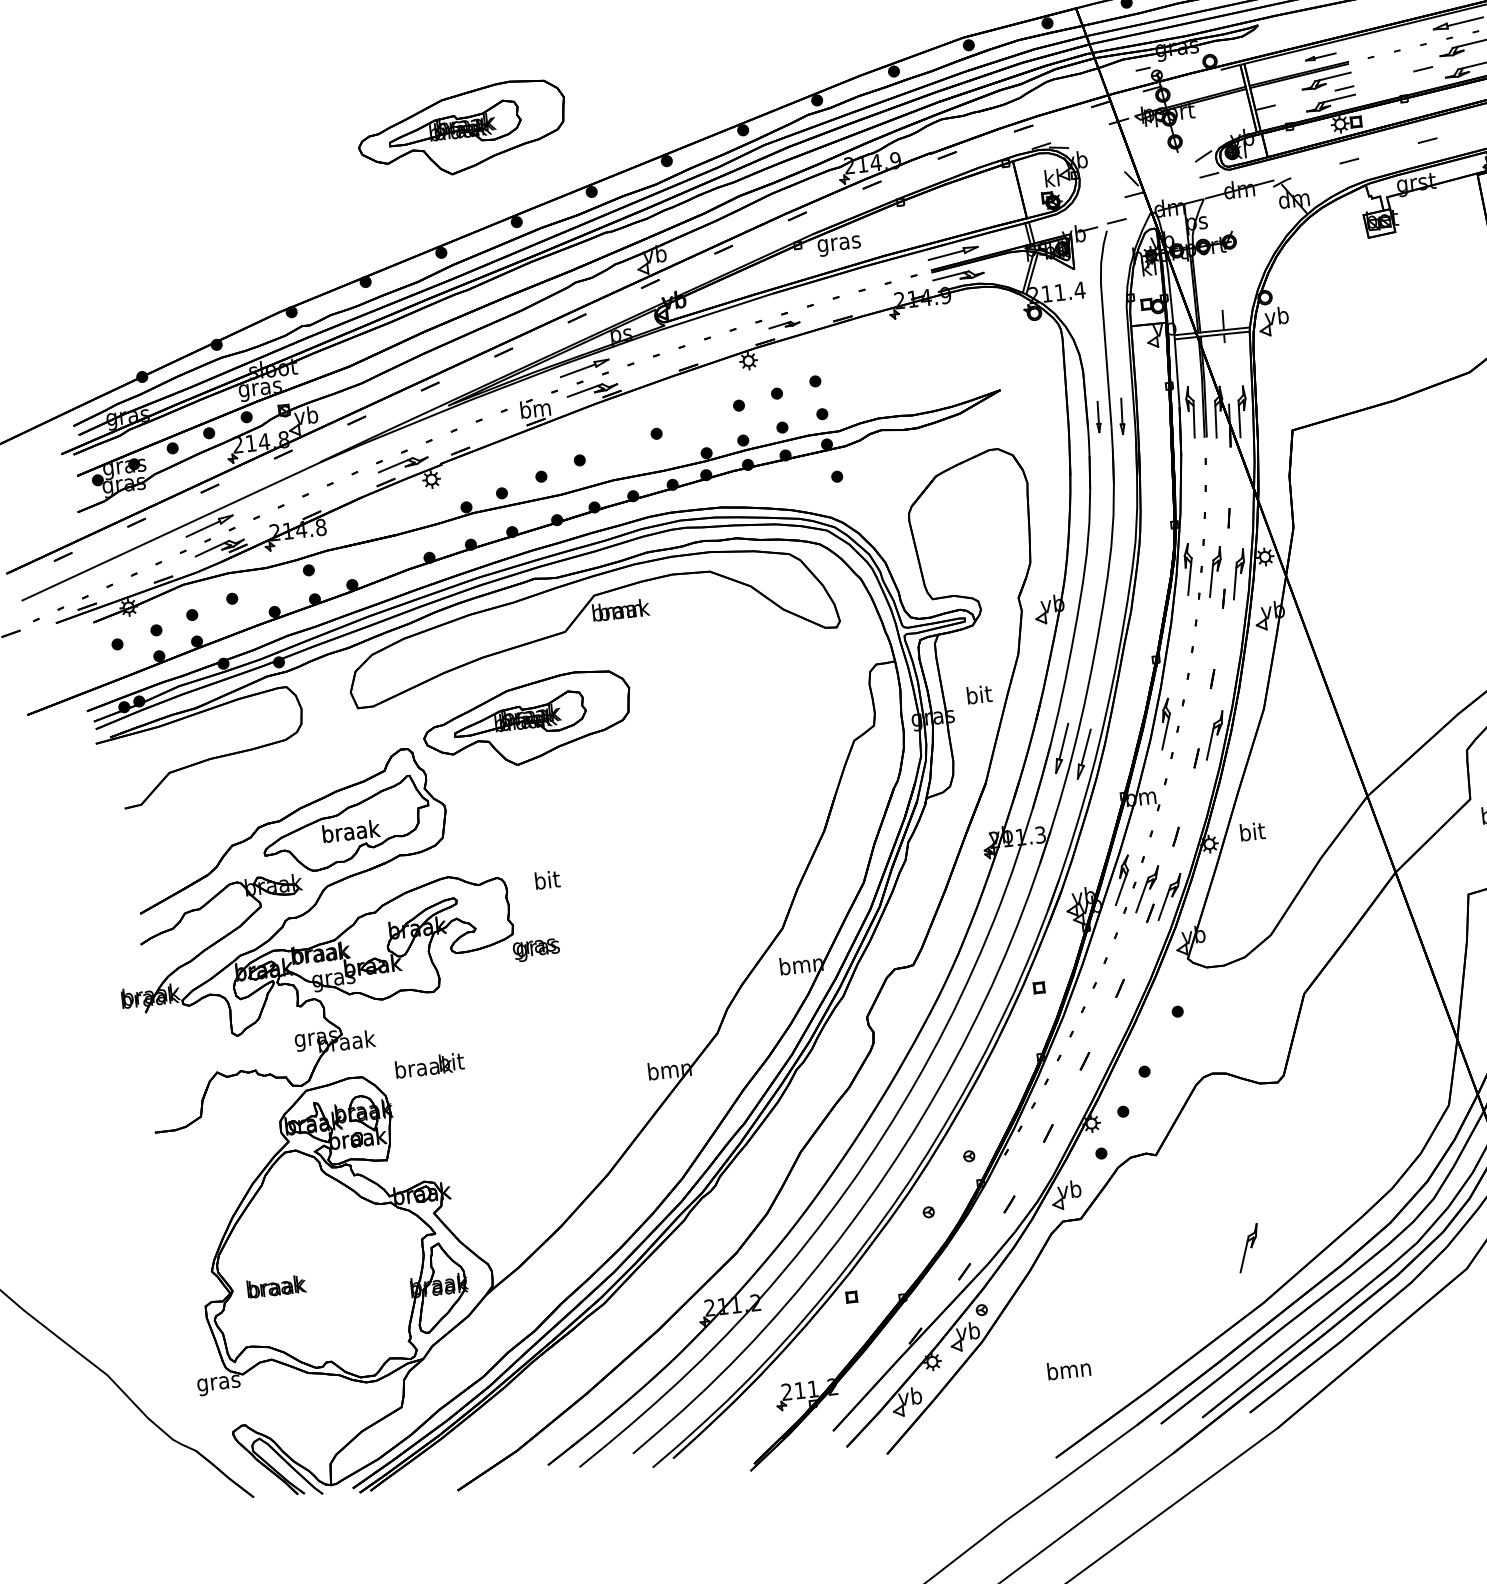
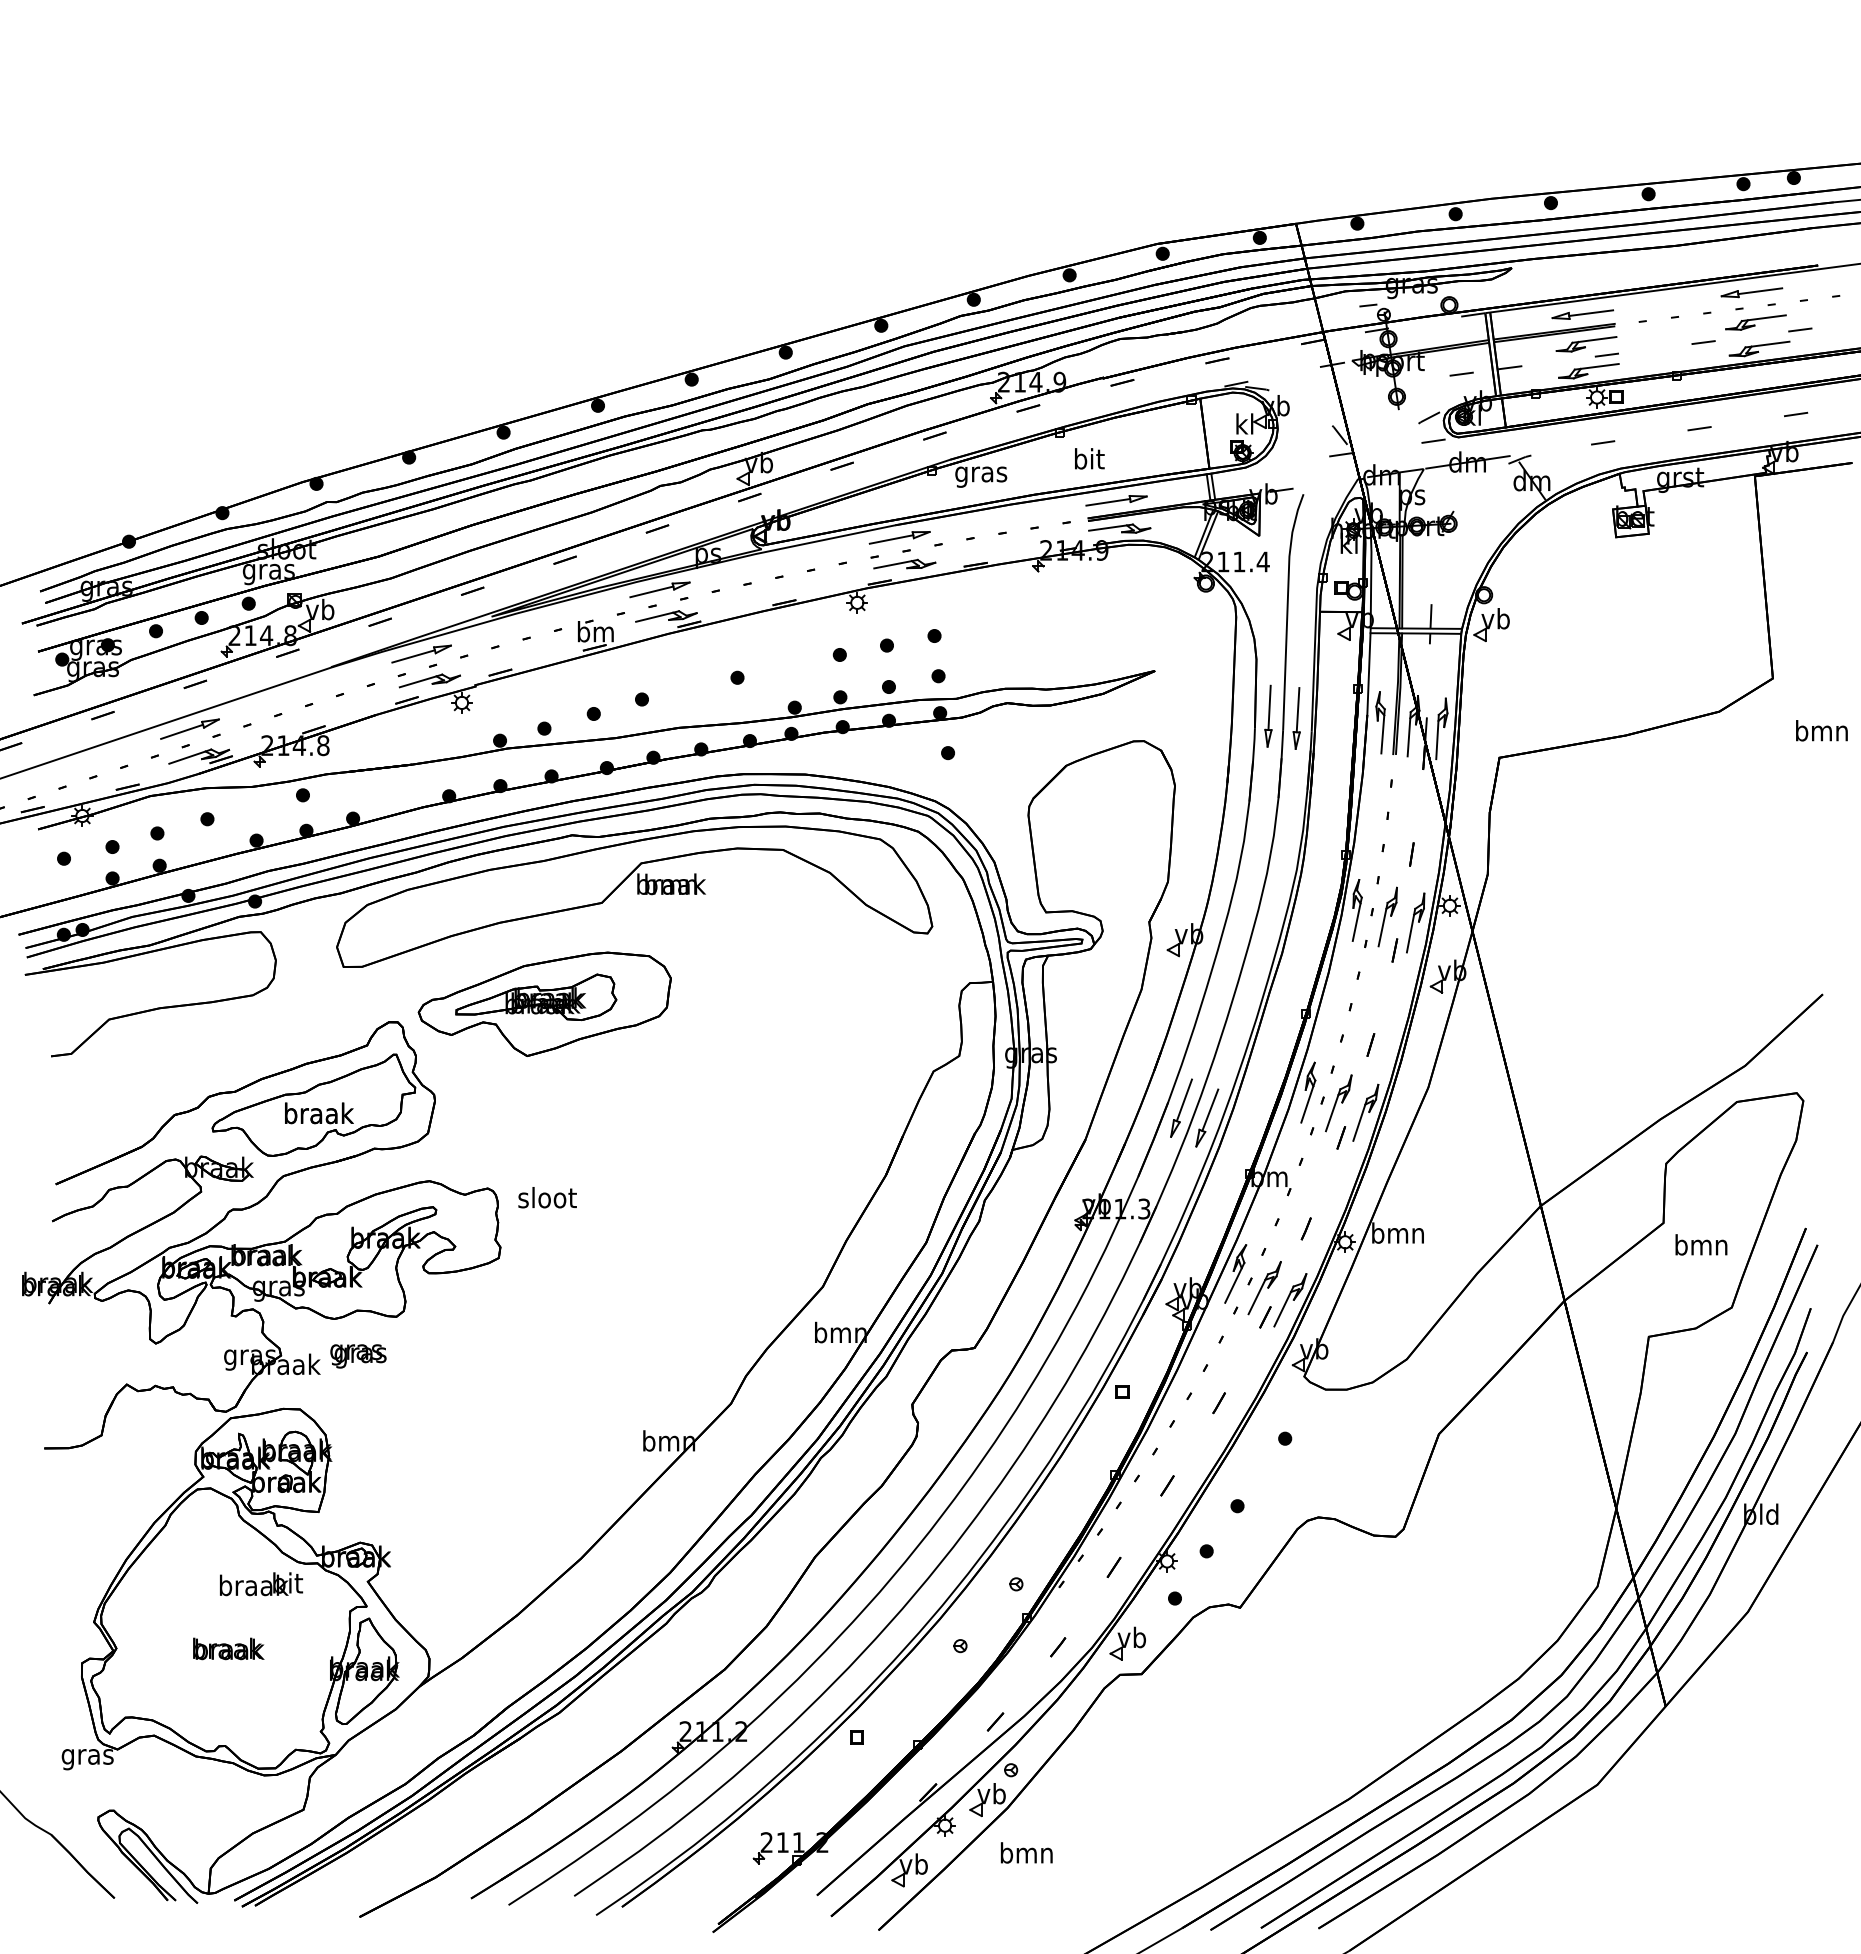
part: (1320, 57) -> (1582, 314), size x1.67
part: (461, 129) -> (544, 287), removed
line: (1116, 220) -> (1461, 373), moved
part: (777, 303) -> (899, 537), added
part: (783, 324) -> (904, 563), size x1.67
part: (1098, 416) -> (1268, 715), size x1.67
part: (1121, 416) -> (1296, 718), size x1.43
part: (393, 442) -> (421, 653), added
text: (979, 694) -> (1089, 458), moved
text: (1251, 831) -> (1397, 1232), bit -> bmn
text: (547, 879) -> (547, 1197), bit -> sloot
text: (536, 950) -> (358, 1356), moved
text: (429, 1065) -> (261, 1584), moved
part: (1248, 1248) -> (1338, 1103), moved
text: (276, 1286) -> (228, 1648), moved
text: (1068, 1369) -> (1026, 1852), moved

